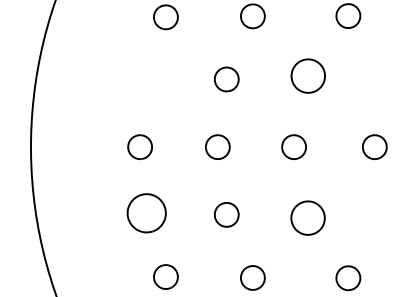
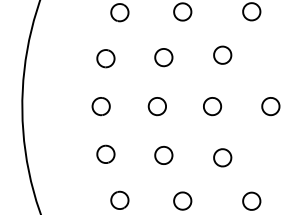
part: (307, 76) -> (222, 55), size x0.71
part: (146, 80) -> (105, 58), added
part: (146, 213) -> (105, 154), size x0.62
part: (308, 217) -> (222, 157), size x0.71

